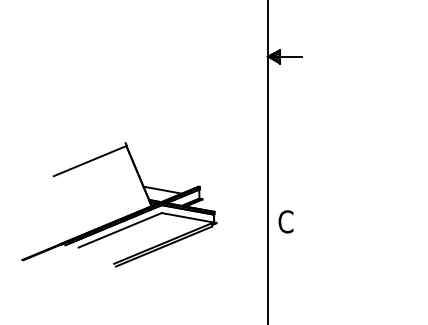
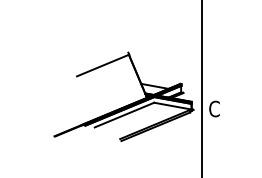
part: (123, 216) -> (126, 105), moved

